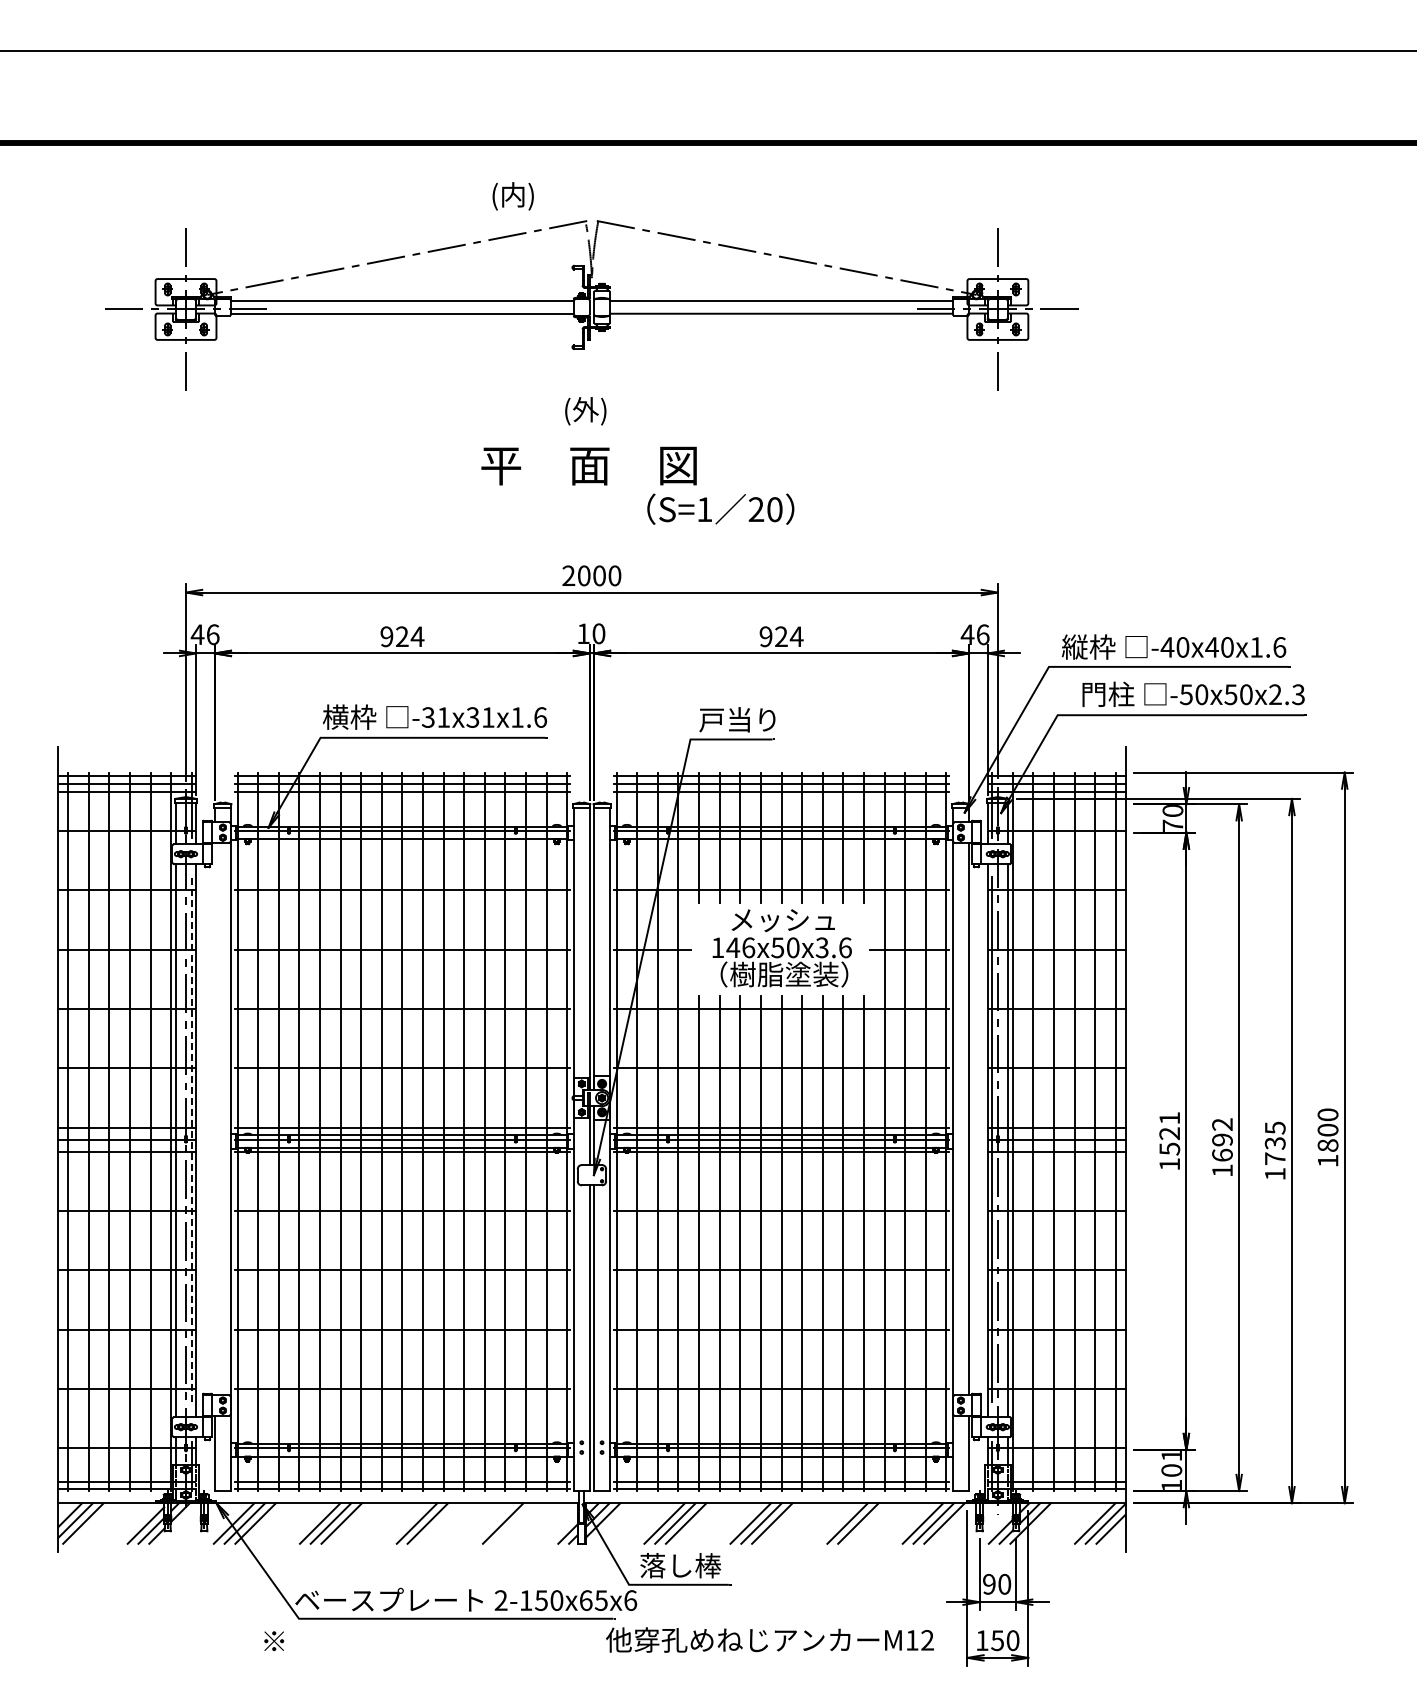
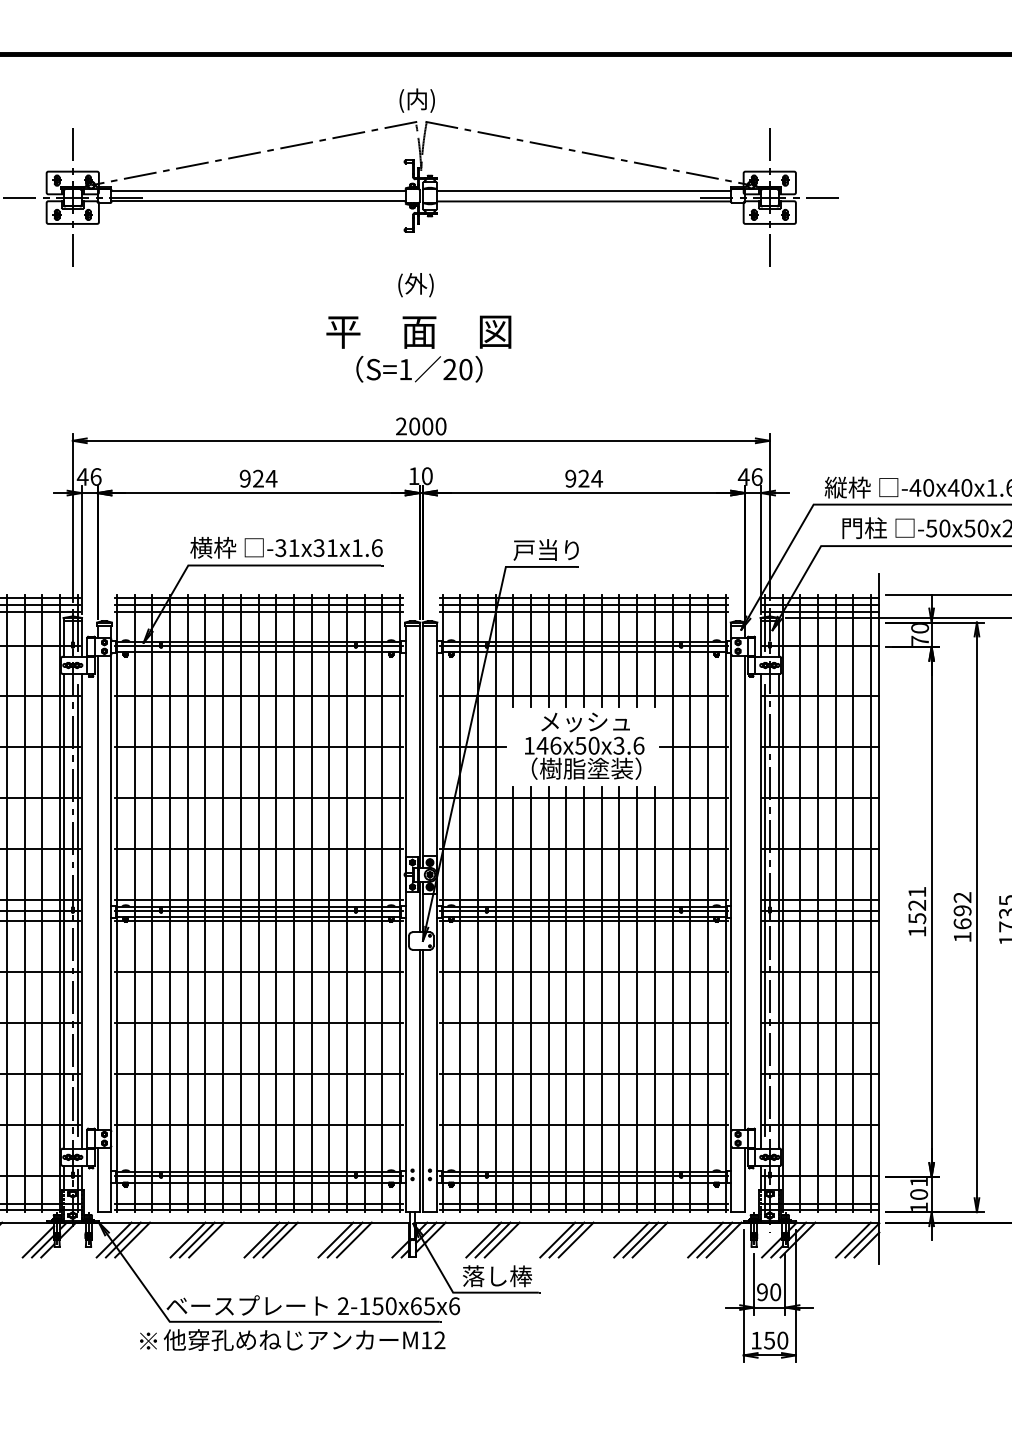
text: (512, 196) -> (416, 100), moved
text: (720, 508) -> (419, 368), moved
line: (214, 1118) -> (97, 892), added
line: (191, 1139) -> (77, 910), dashed -> solid
line: (406, 1523) -> (262, 1240), added
line: (492, 1523) -> (335, 1240), added
line: (513, 1523) -> (353, 1240), added
line: (836, 1523) -> (631, 1240), added
text: (769, 1639) -> (304, 1339), moved

